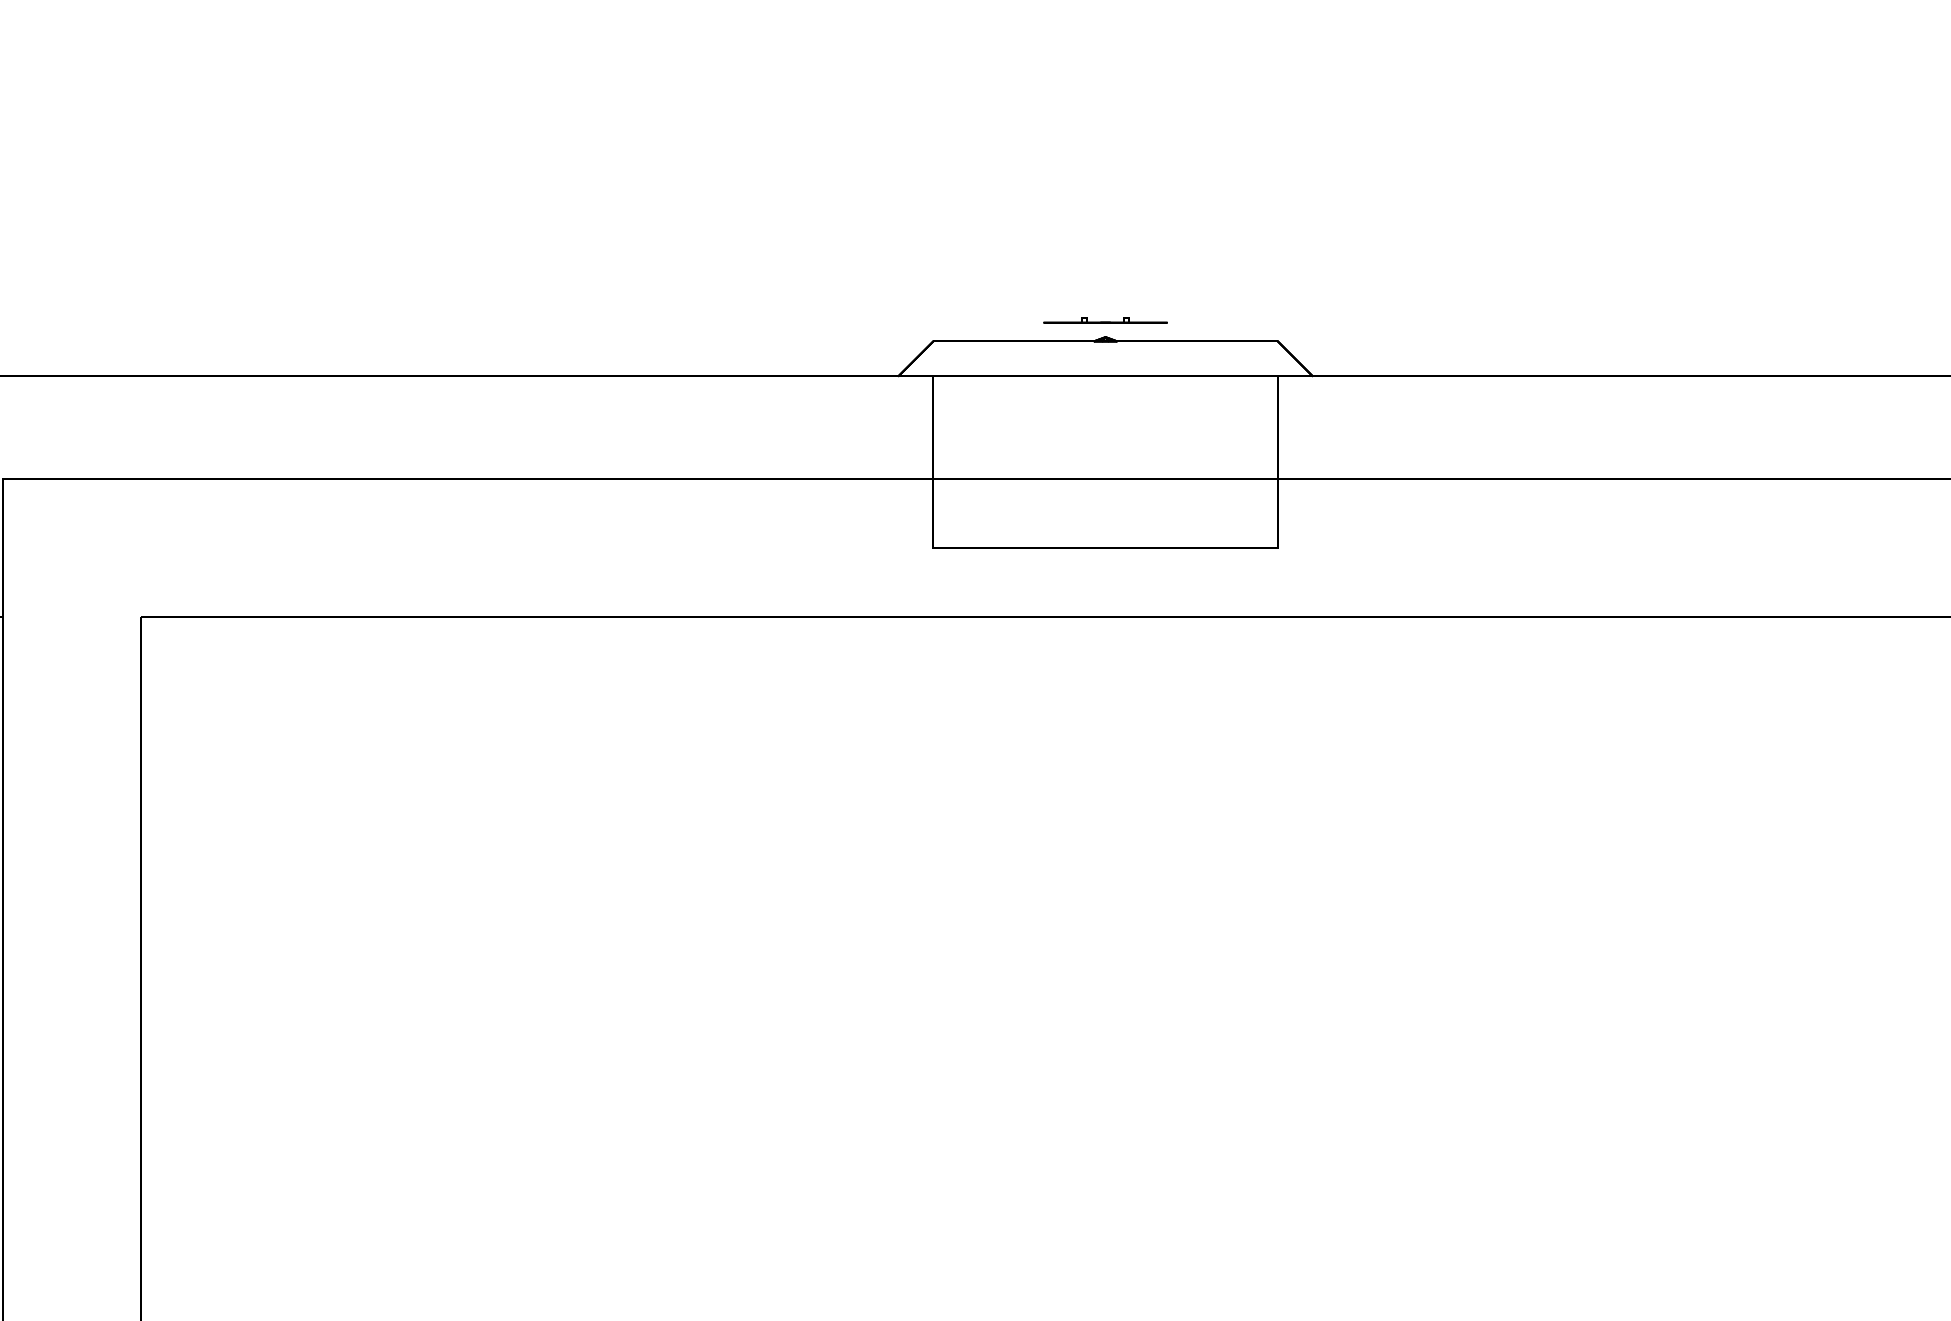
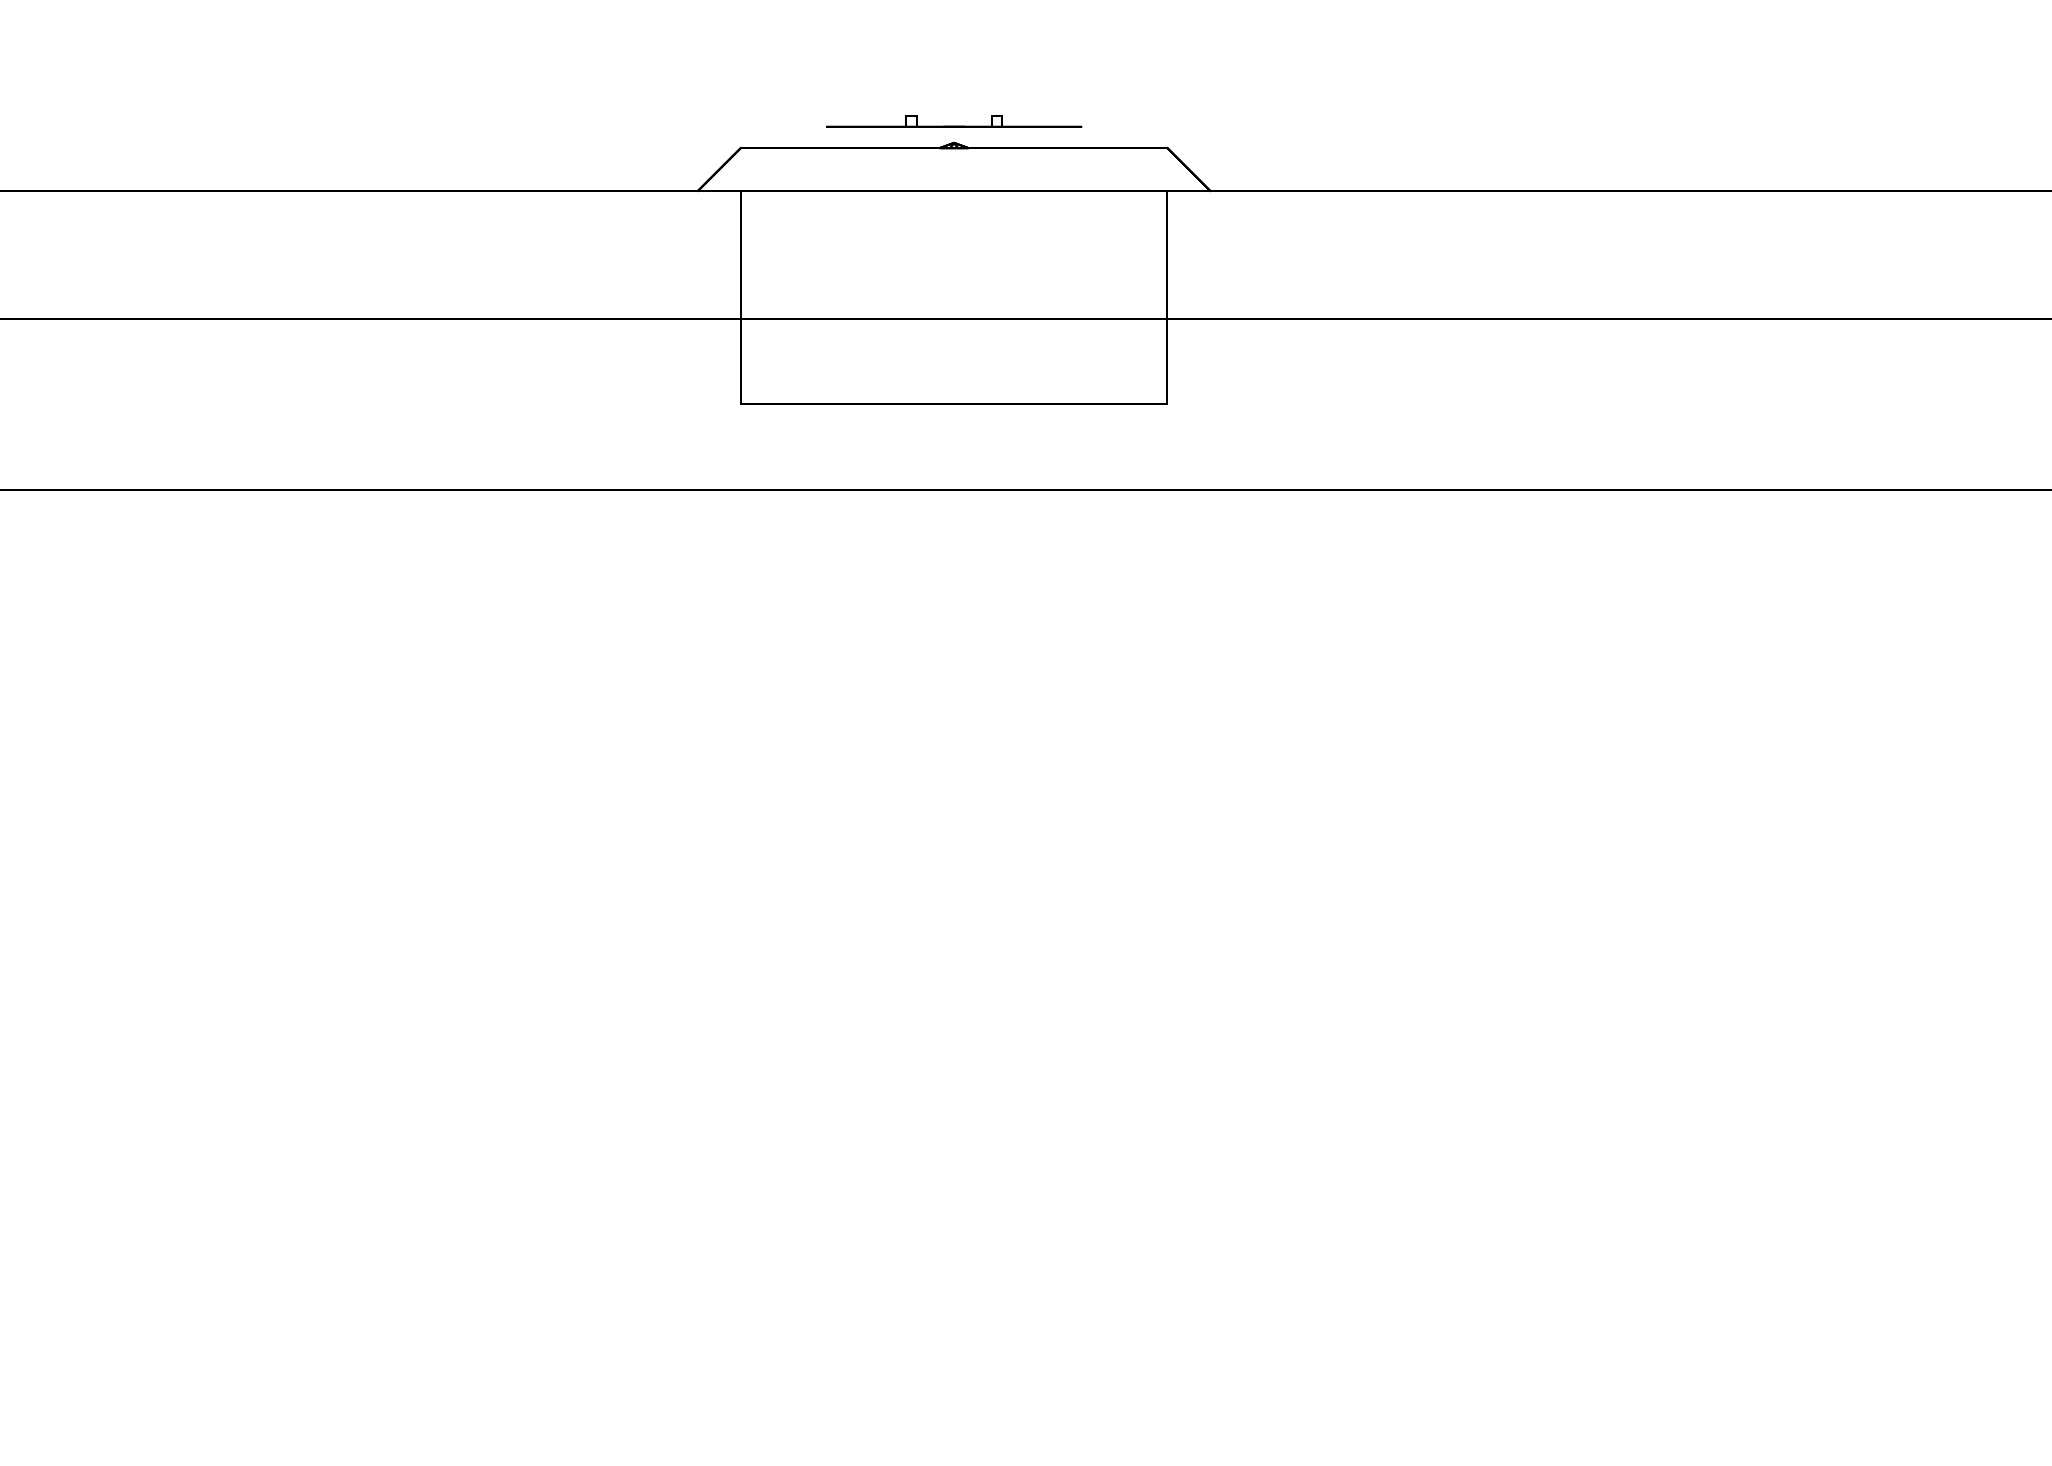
part: (1105, 320) -> (953, 122), size x1.67

